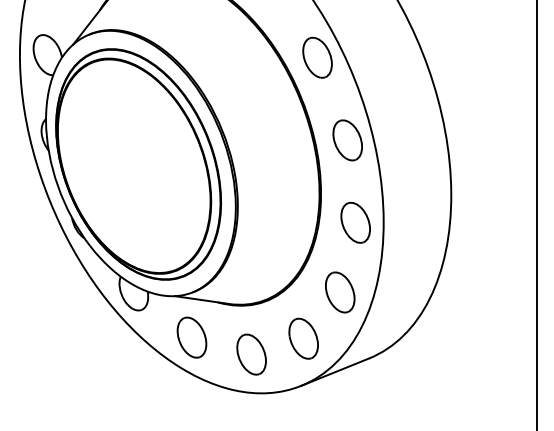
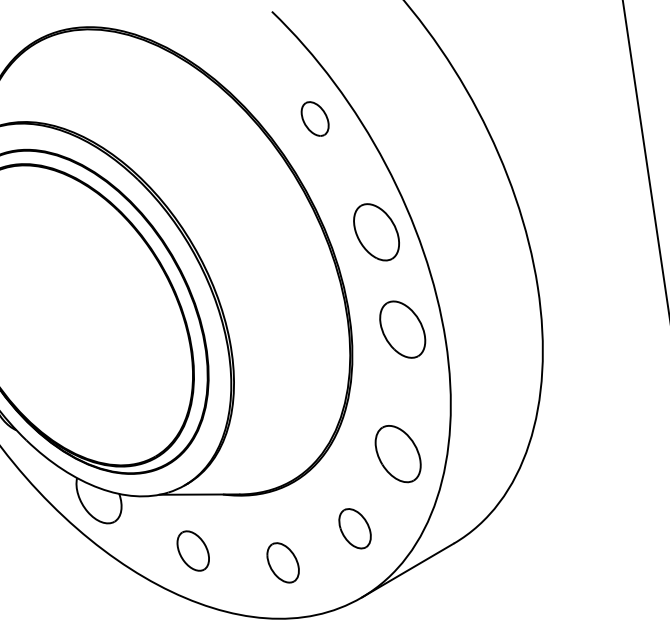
part: (317, 57) -> (315, 118), size x0.6
part: (355, 222) -> (402, 329), moved
part: (191, 337) -> (192, 551), size x0.7
part: (303, 338) -> (354, 528), size x0.7
part: (251, 354) -> (283, 562), size x0.7

